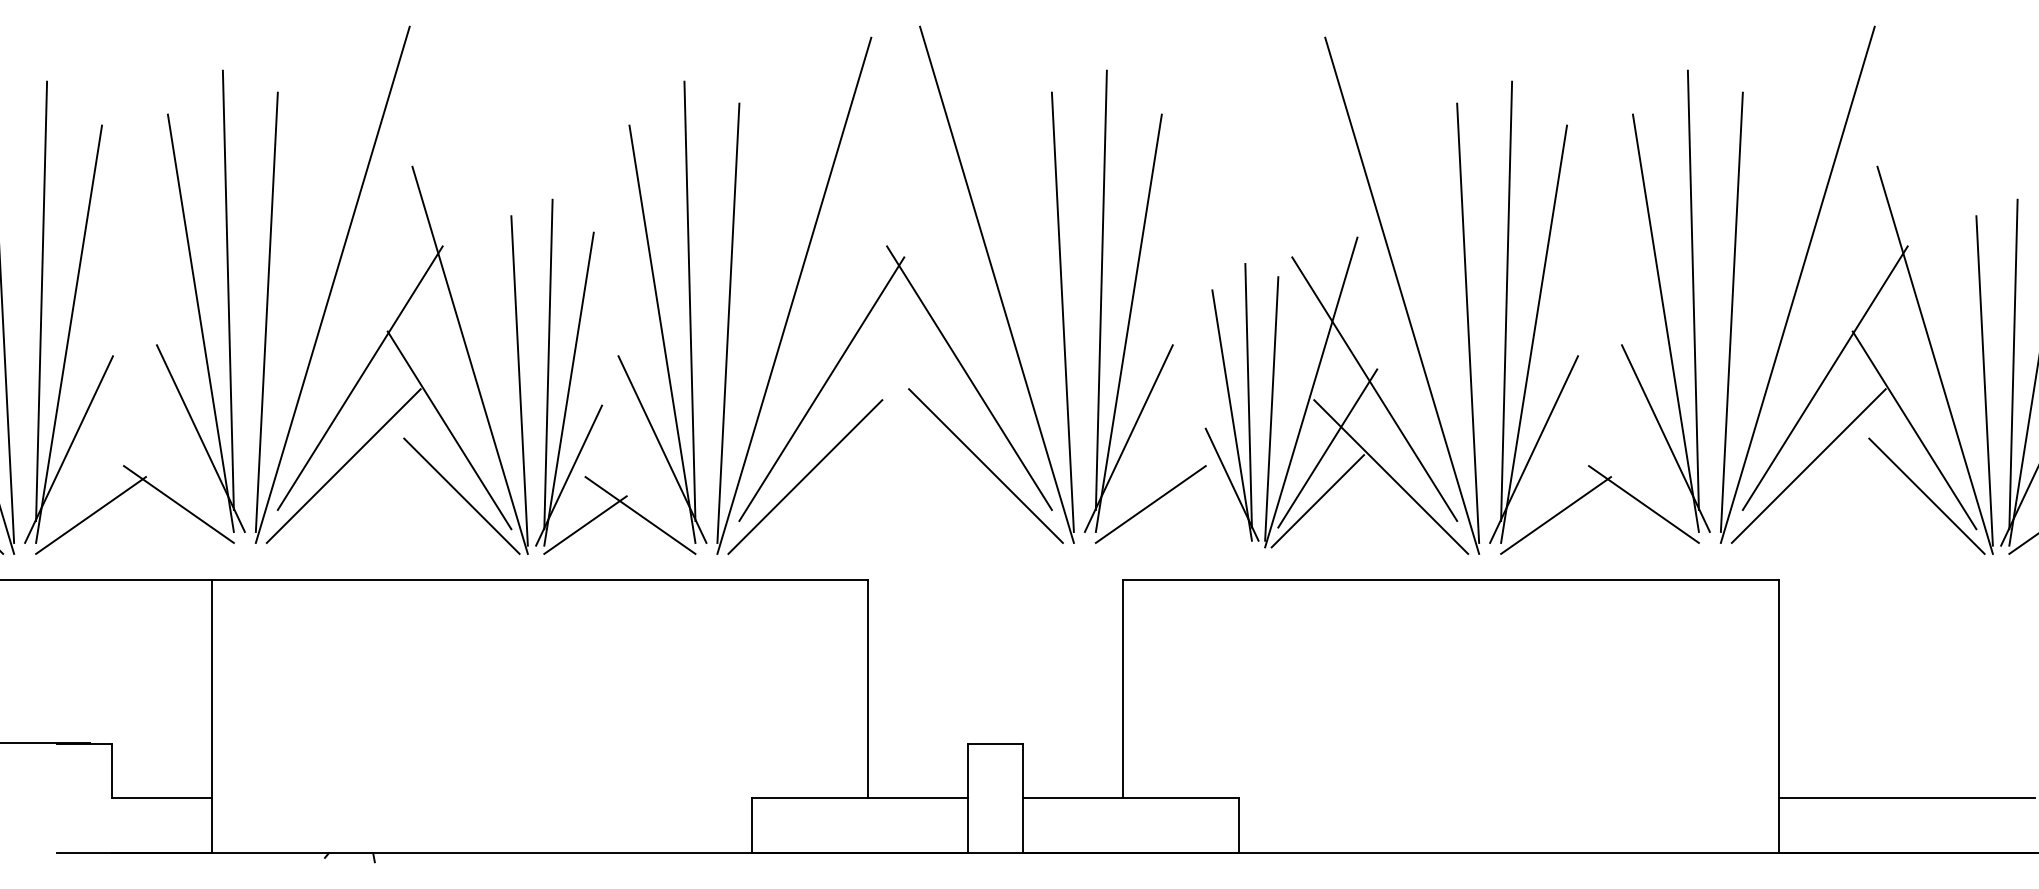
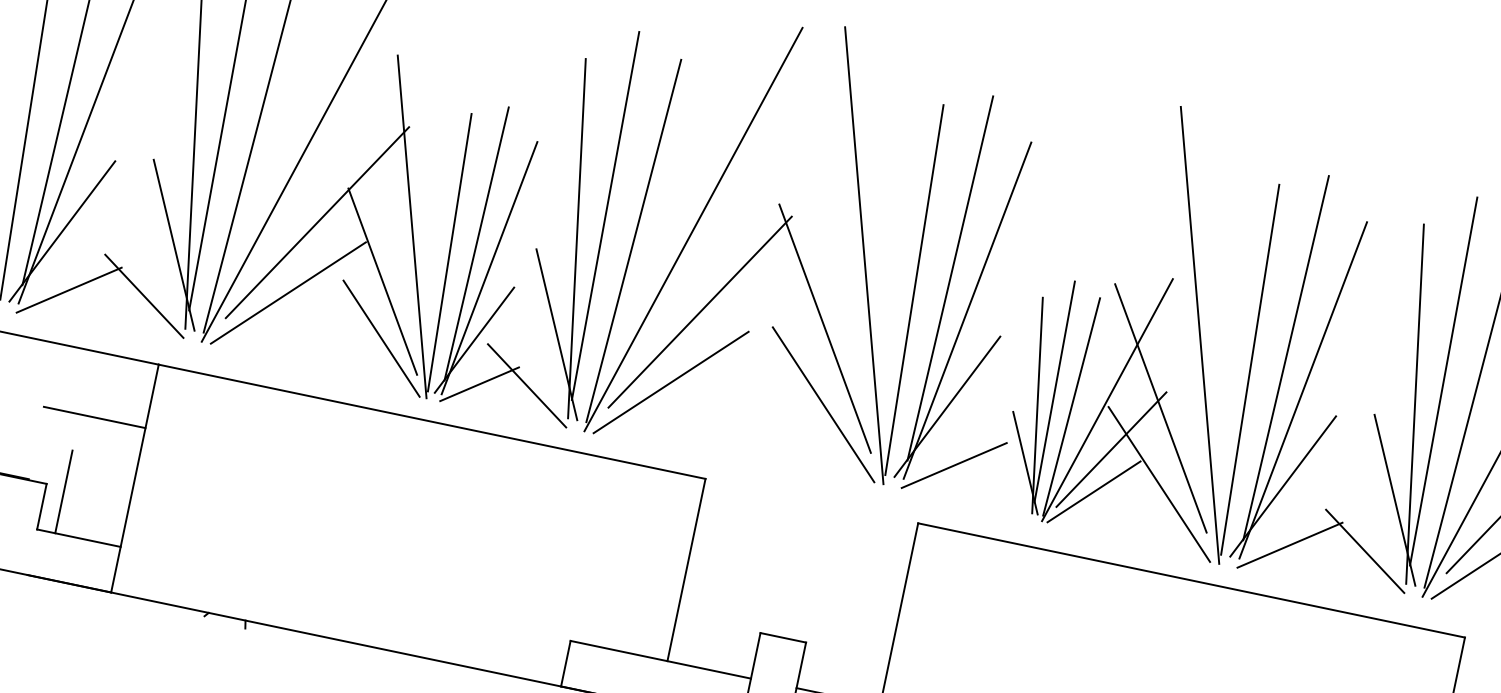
line: (150, 655) -> (94, 417), added
line: (133, 748) -> (64, 491), added

